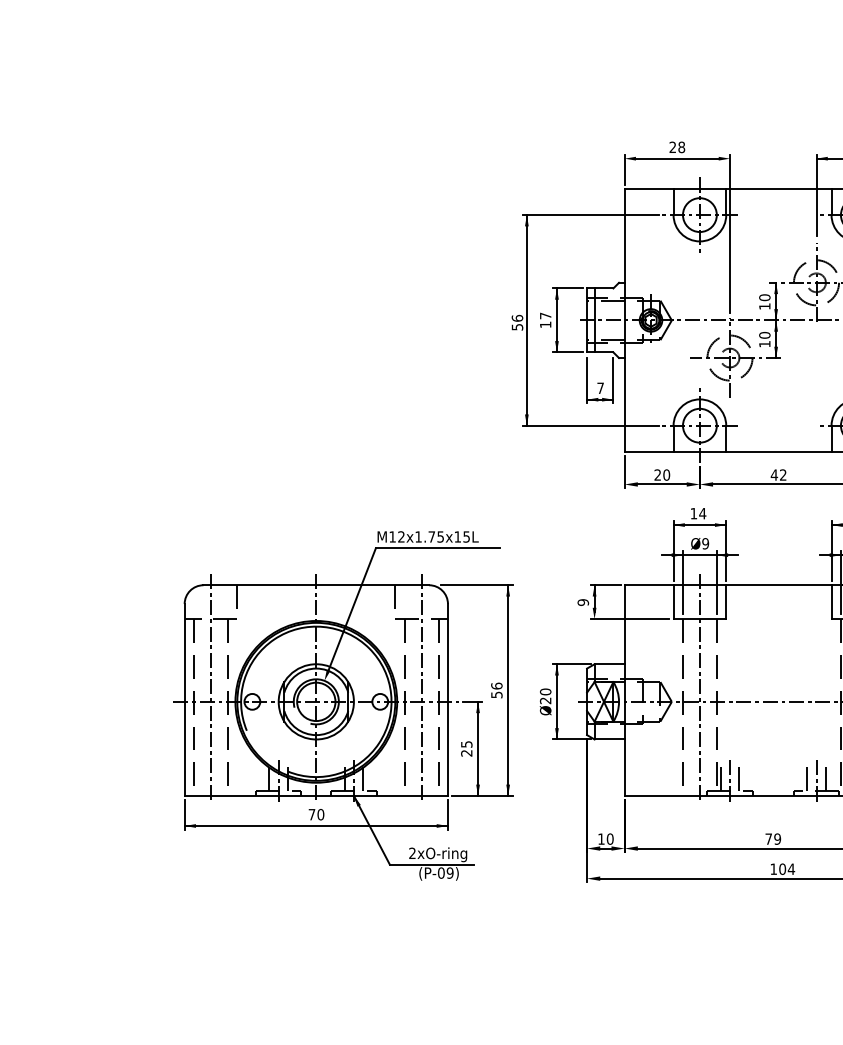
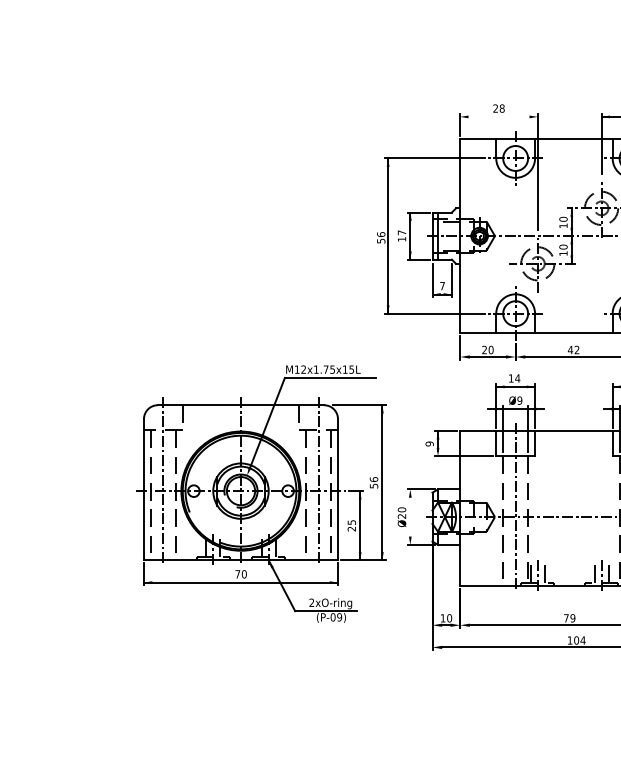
line: (676, 158) -> (498, 116), removed
line: (557, 700) -> (410, 516), removed
part: (344, 705) -> (261, 493), moved

